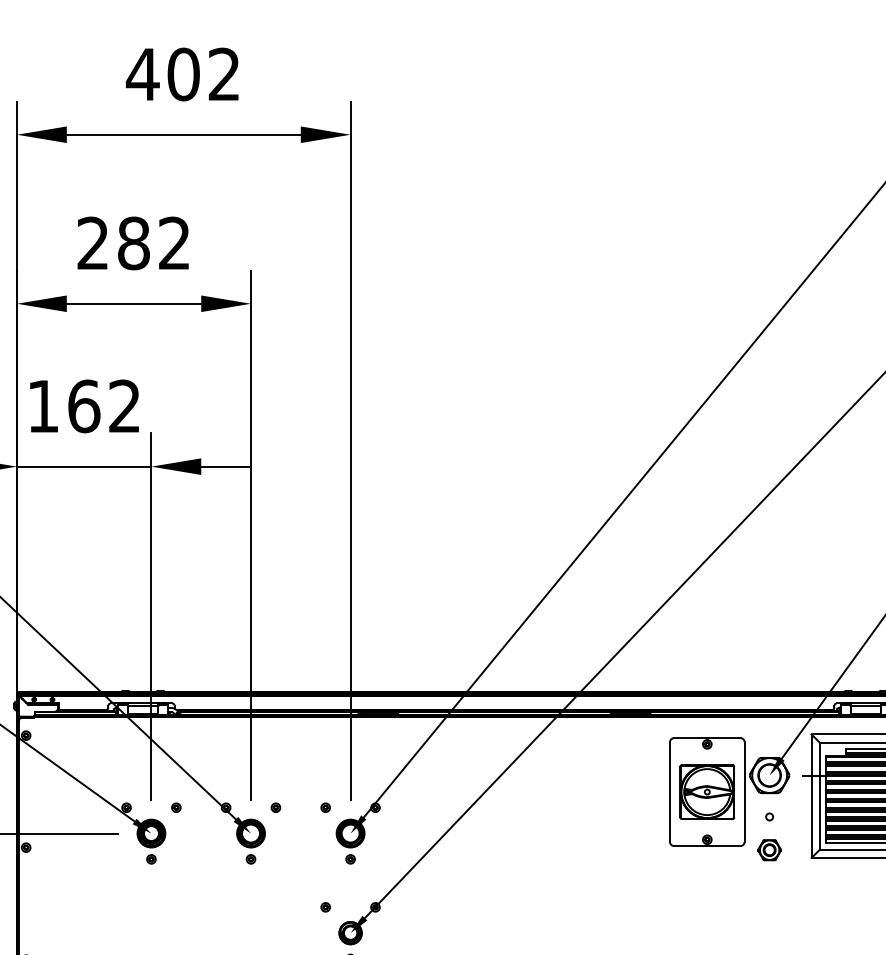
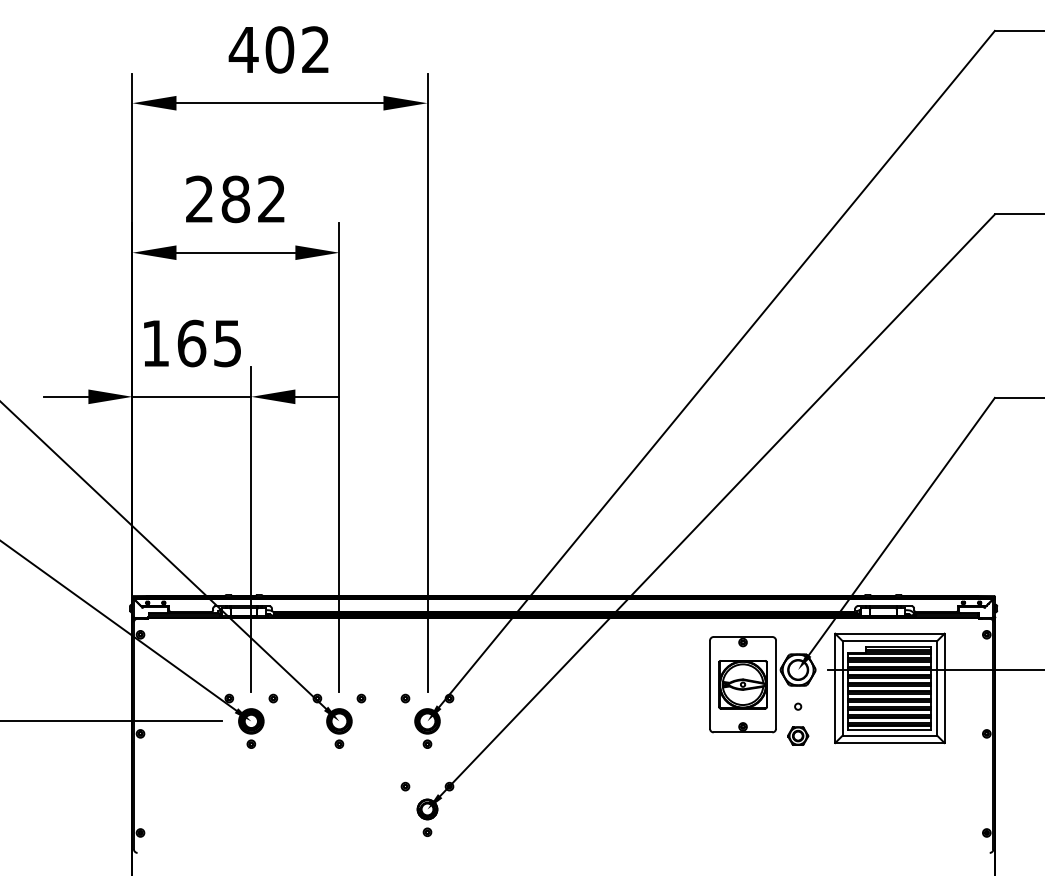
text: (124, 406) -> (227, 343), 162 -> 165

